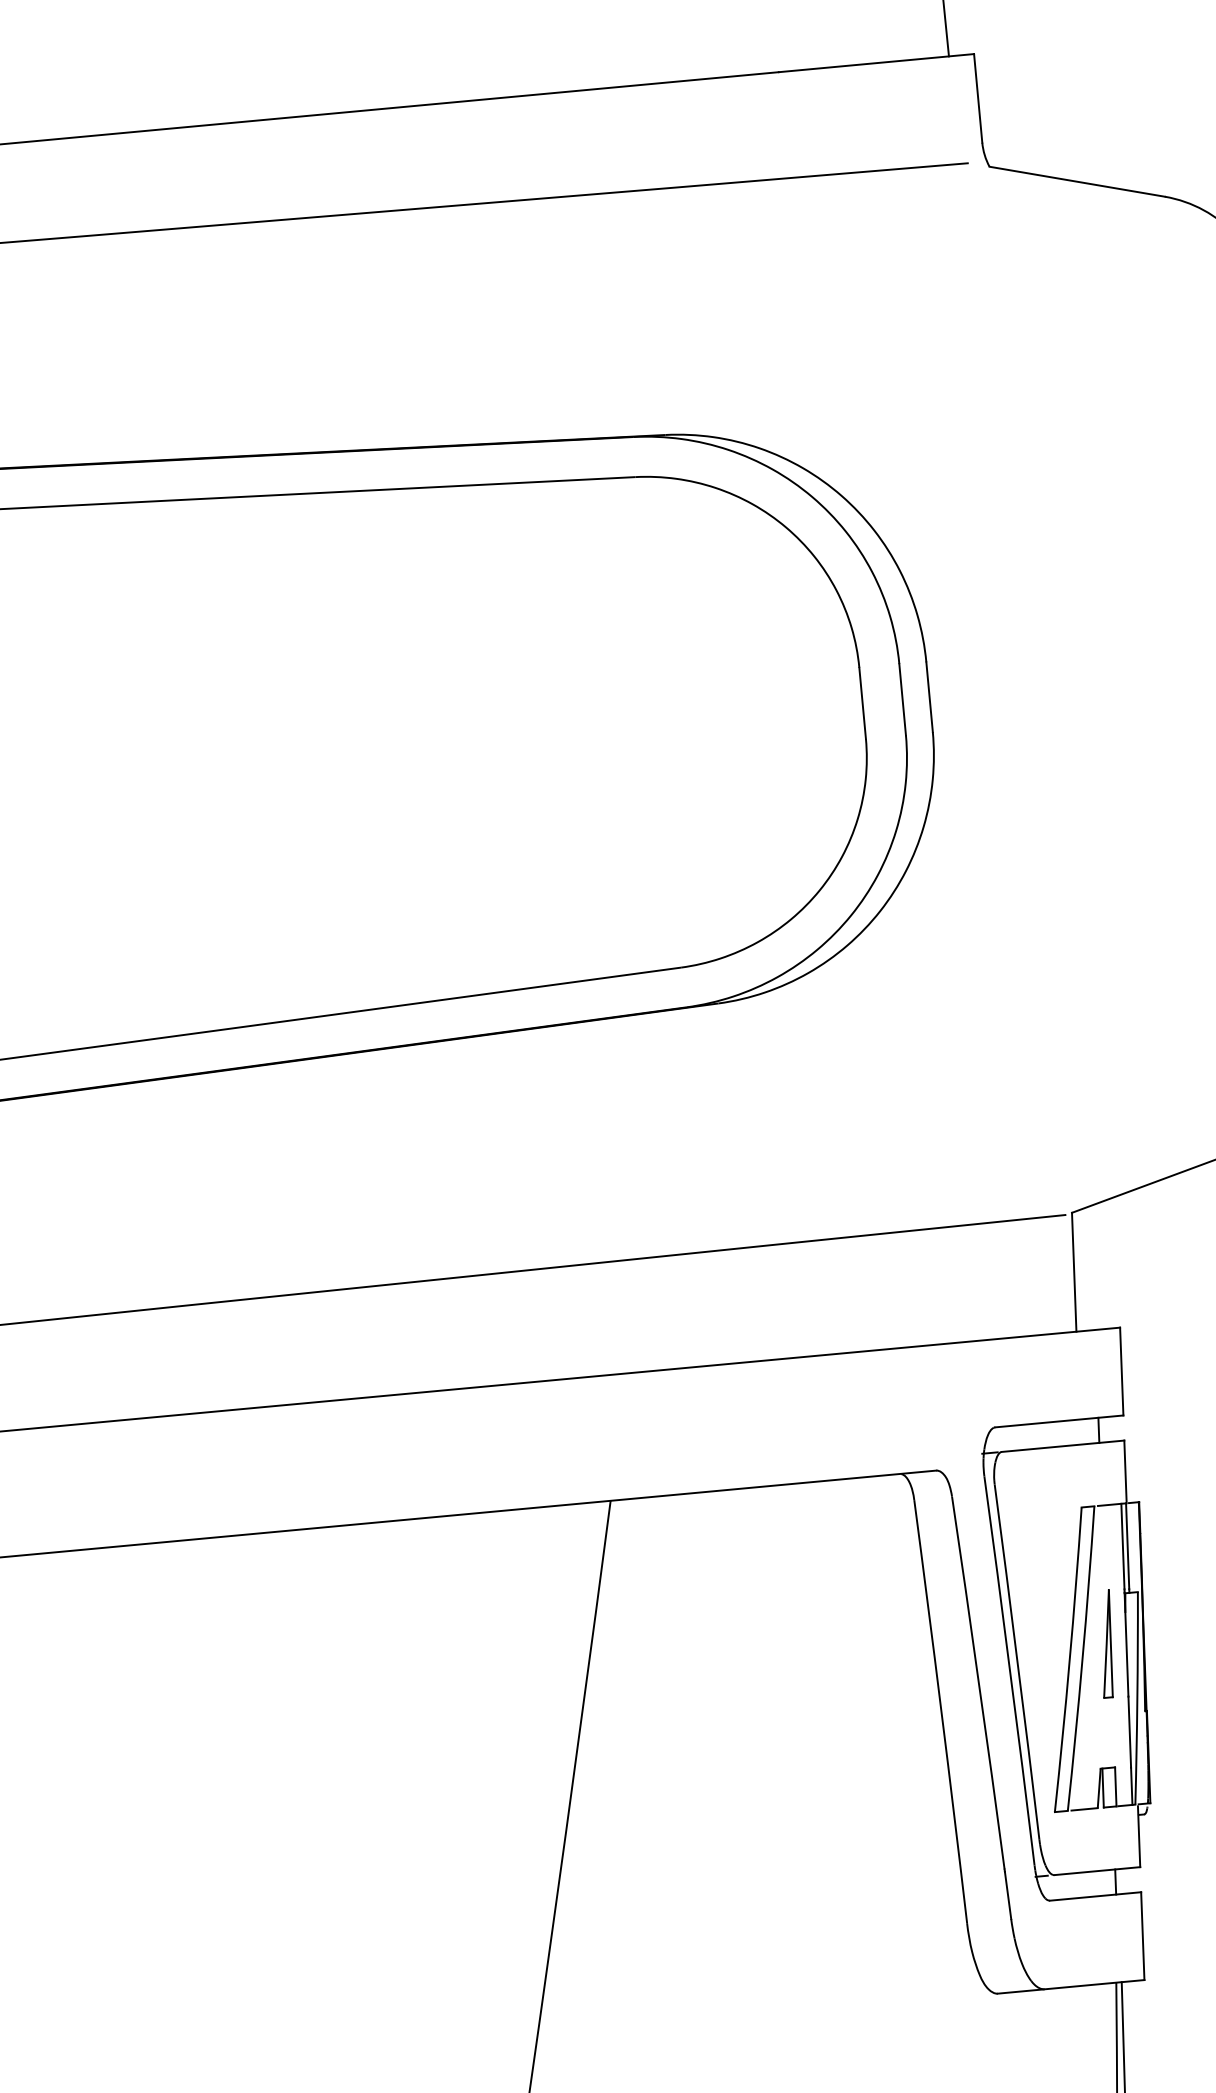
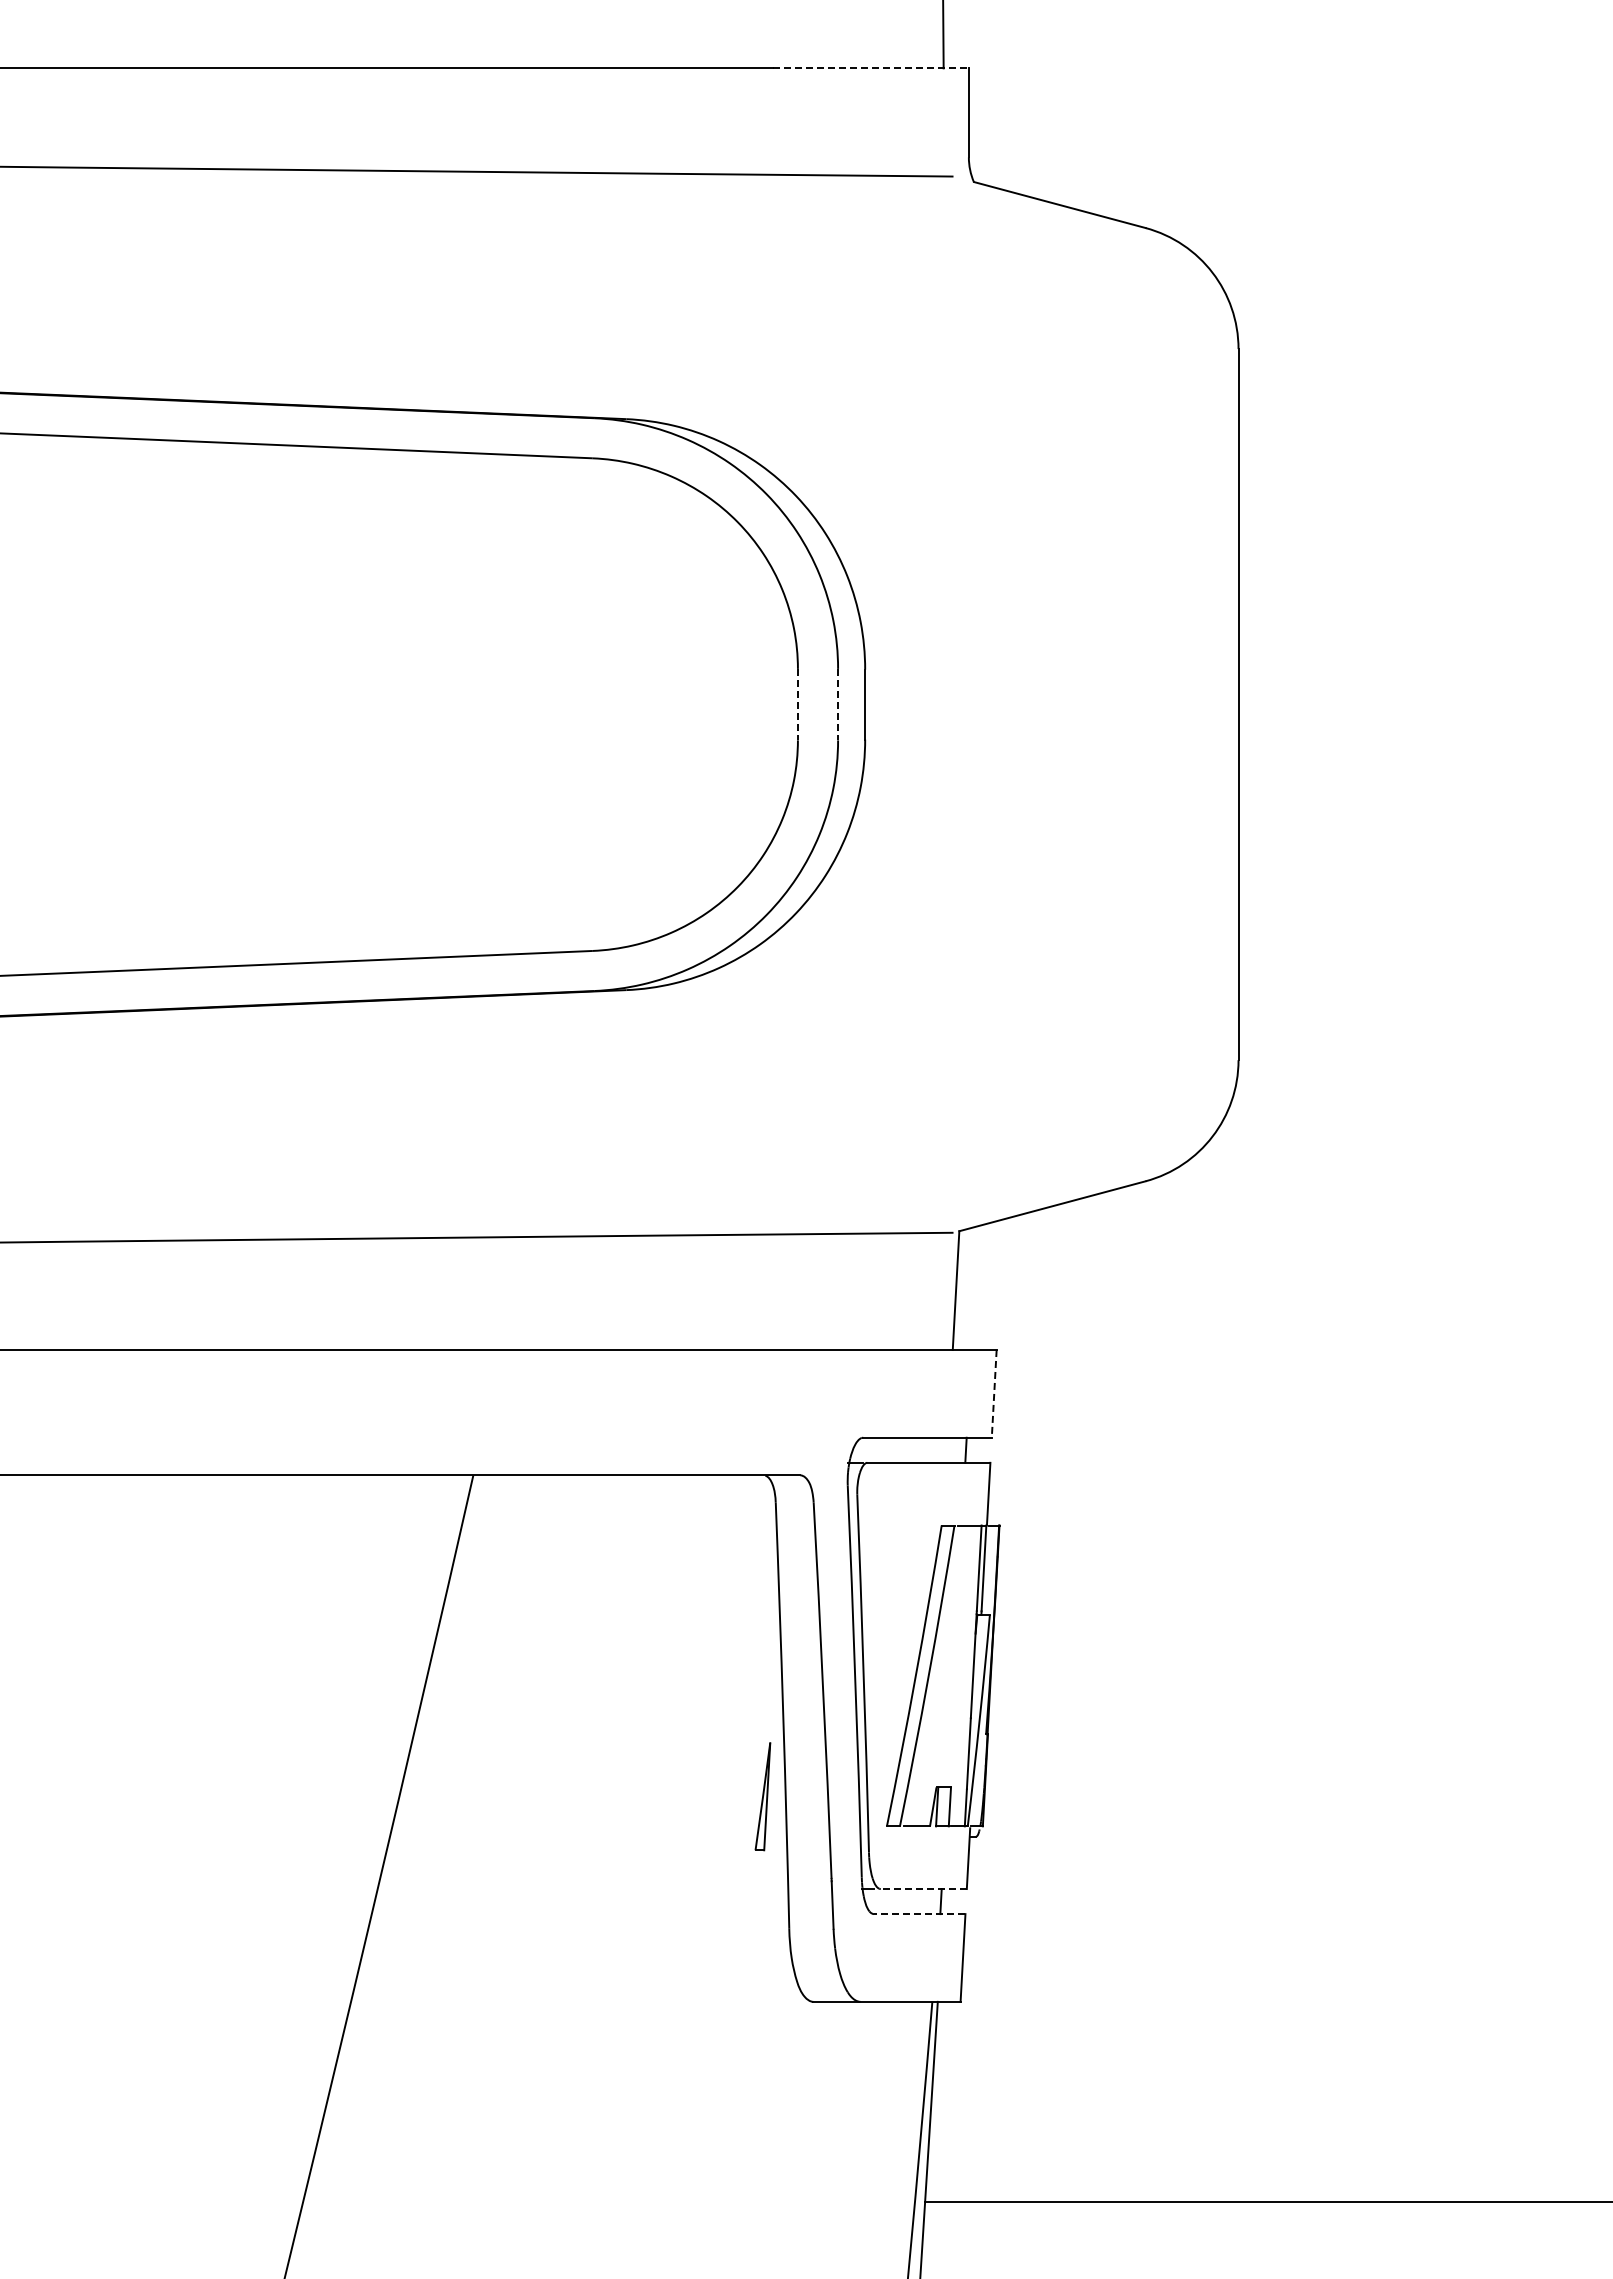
line: (876, 63) -> (870, 68), solid -> dashed
line: (903, 699) -> (838, 704), solid -> dashed
line: (862, 703) -> (797, 704), solid -> dashed
line: (1121, 1371) -> (994, 1393), solid -> dashed
part: (1106, 1643) -> (762, 1796), moved
line: (1097, 1871) -> (923, 1889), solid -> dashed
line: (1095, 1896) -> (919, 1914), solid -> dashed

